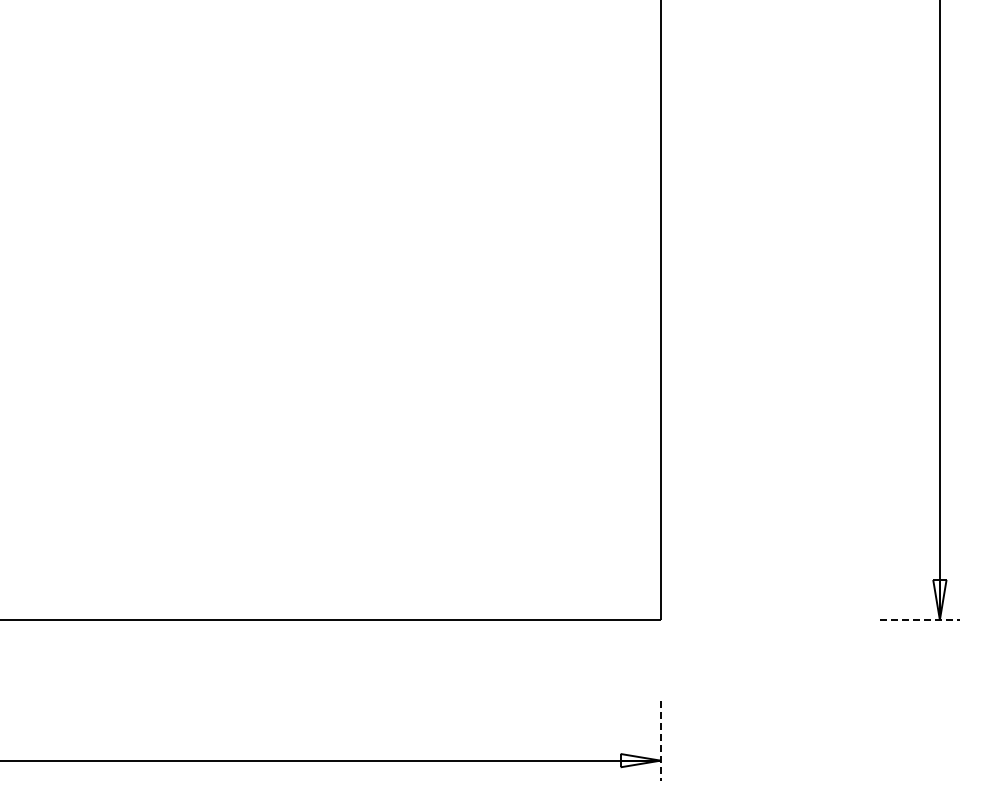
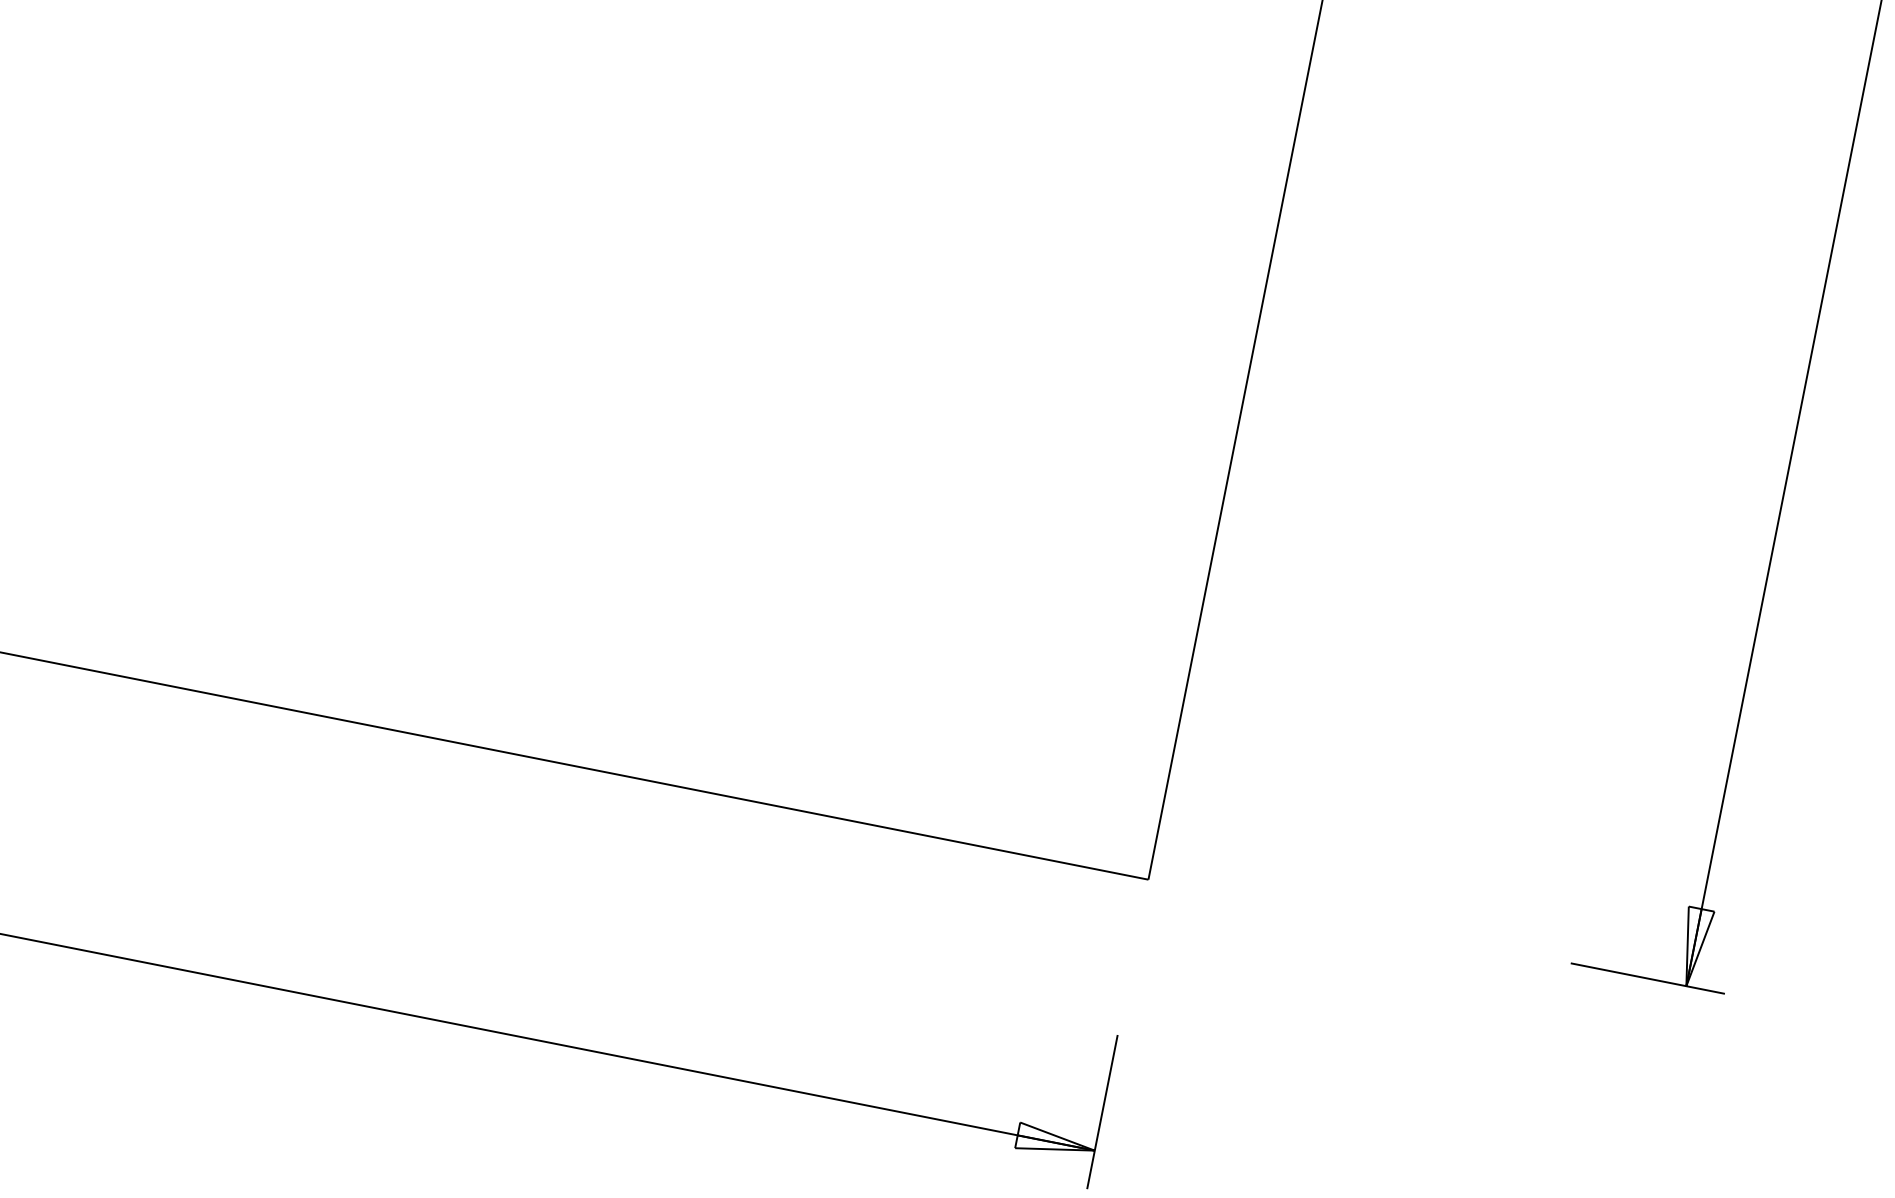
line: (920, 620) -> (1648, 979), dashed -> solid
line: (660, 741) -> (1101, 1113), dashed -> solid

